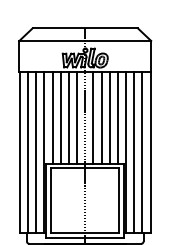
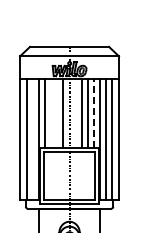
line: (61, 117) -> (51, 113), removed
line: (69, 117) -> (57, 113), removed
line: (93, 117) -> (75, 113), removed
line: (118, 117) -> (94, 113), solid -> dashed
line: (35, 151) -> (32, 139), removed

